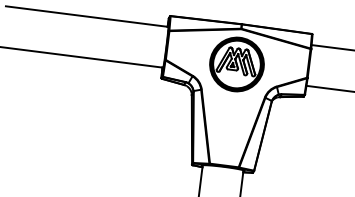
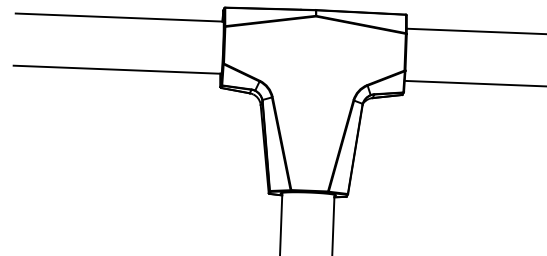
part: (236, 64) -> (314, 61), removed

